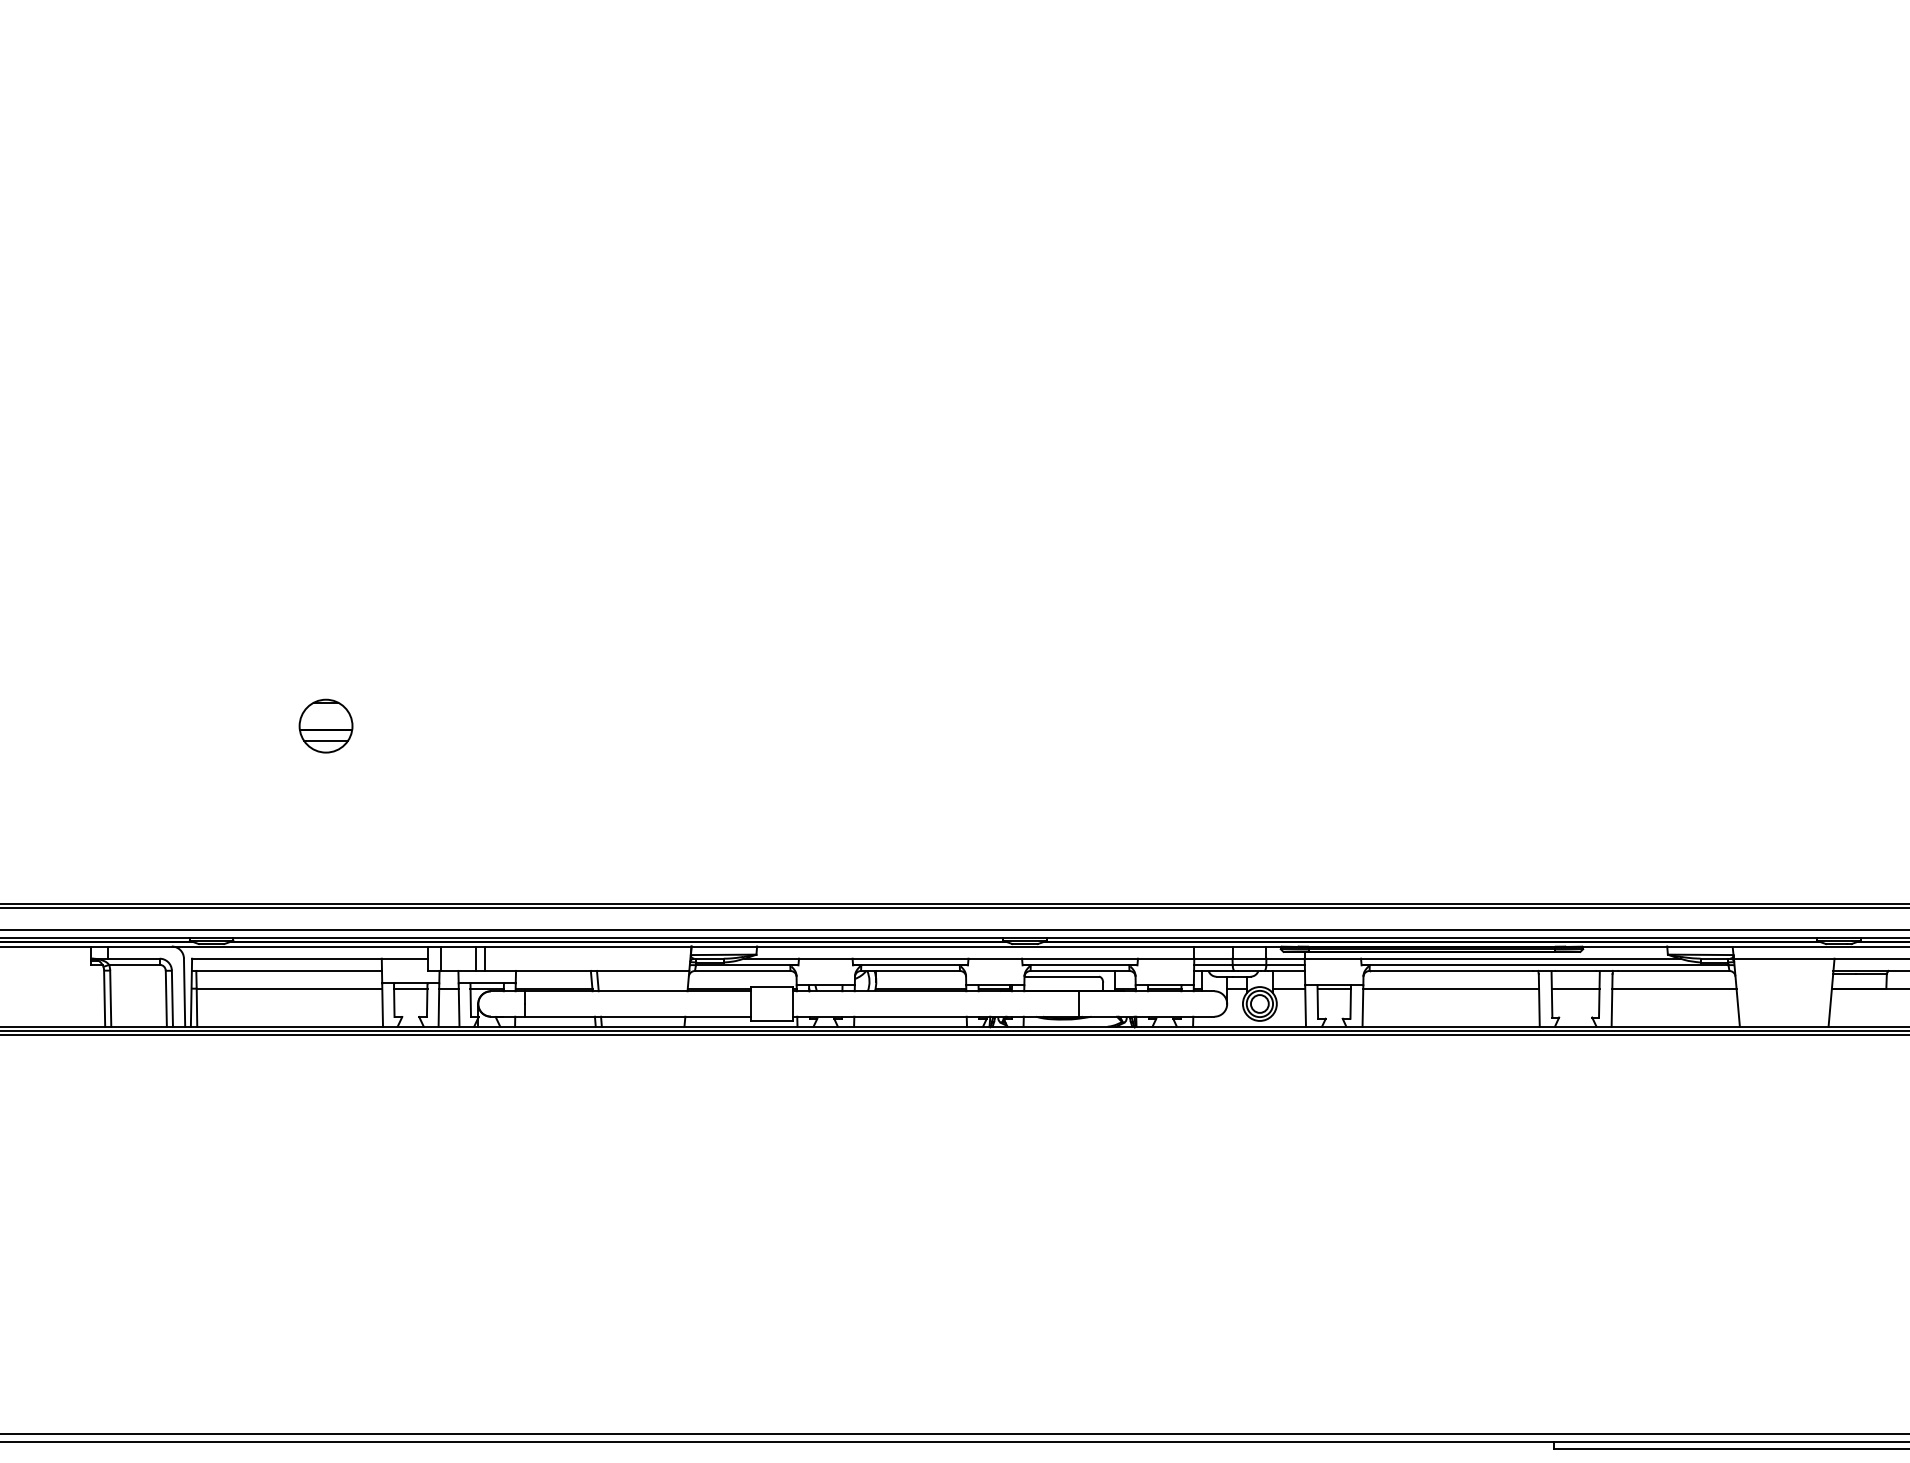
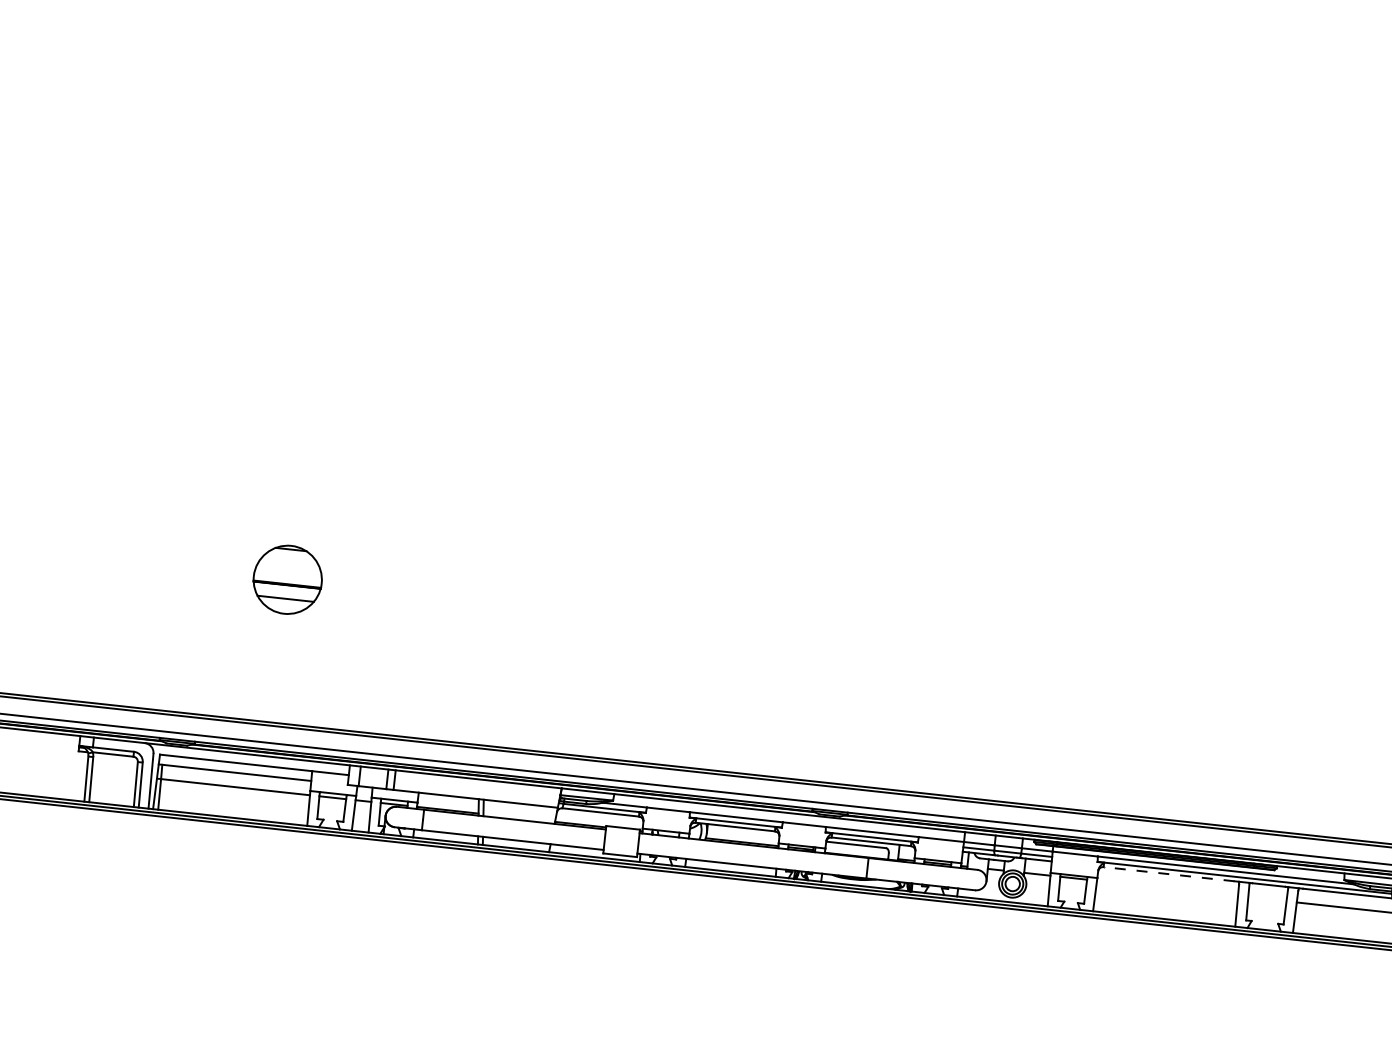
part: (325, 725) -> (287, 579), size x1.6
line: (1451, 970) -> (1169, 873), solid -> dashed
line: (1451, 988) -> (1167, 888), removed
line: (1575, 988) -> (1267, 899), removed

